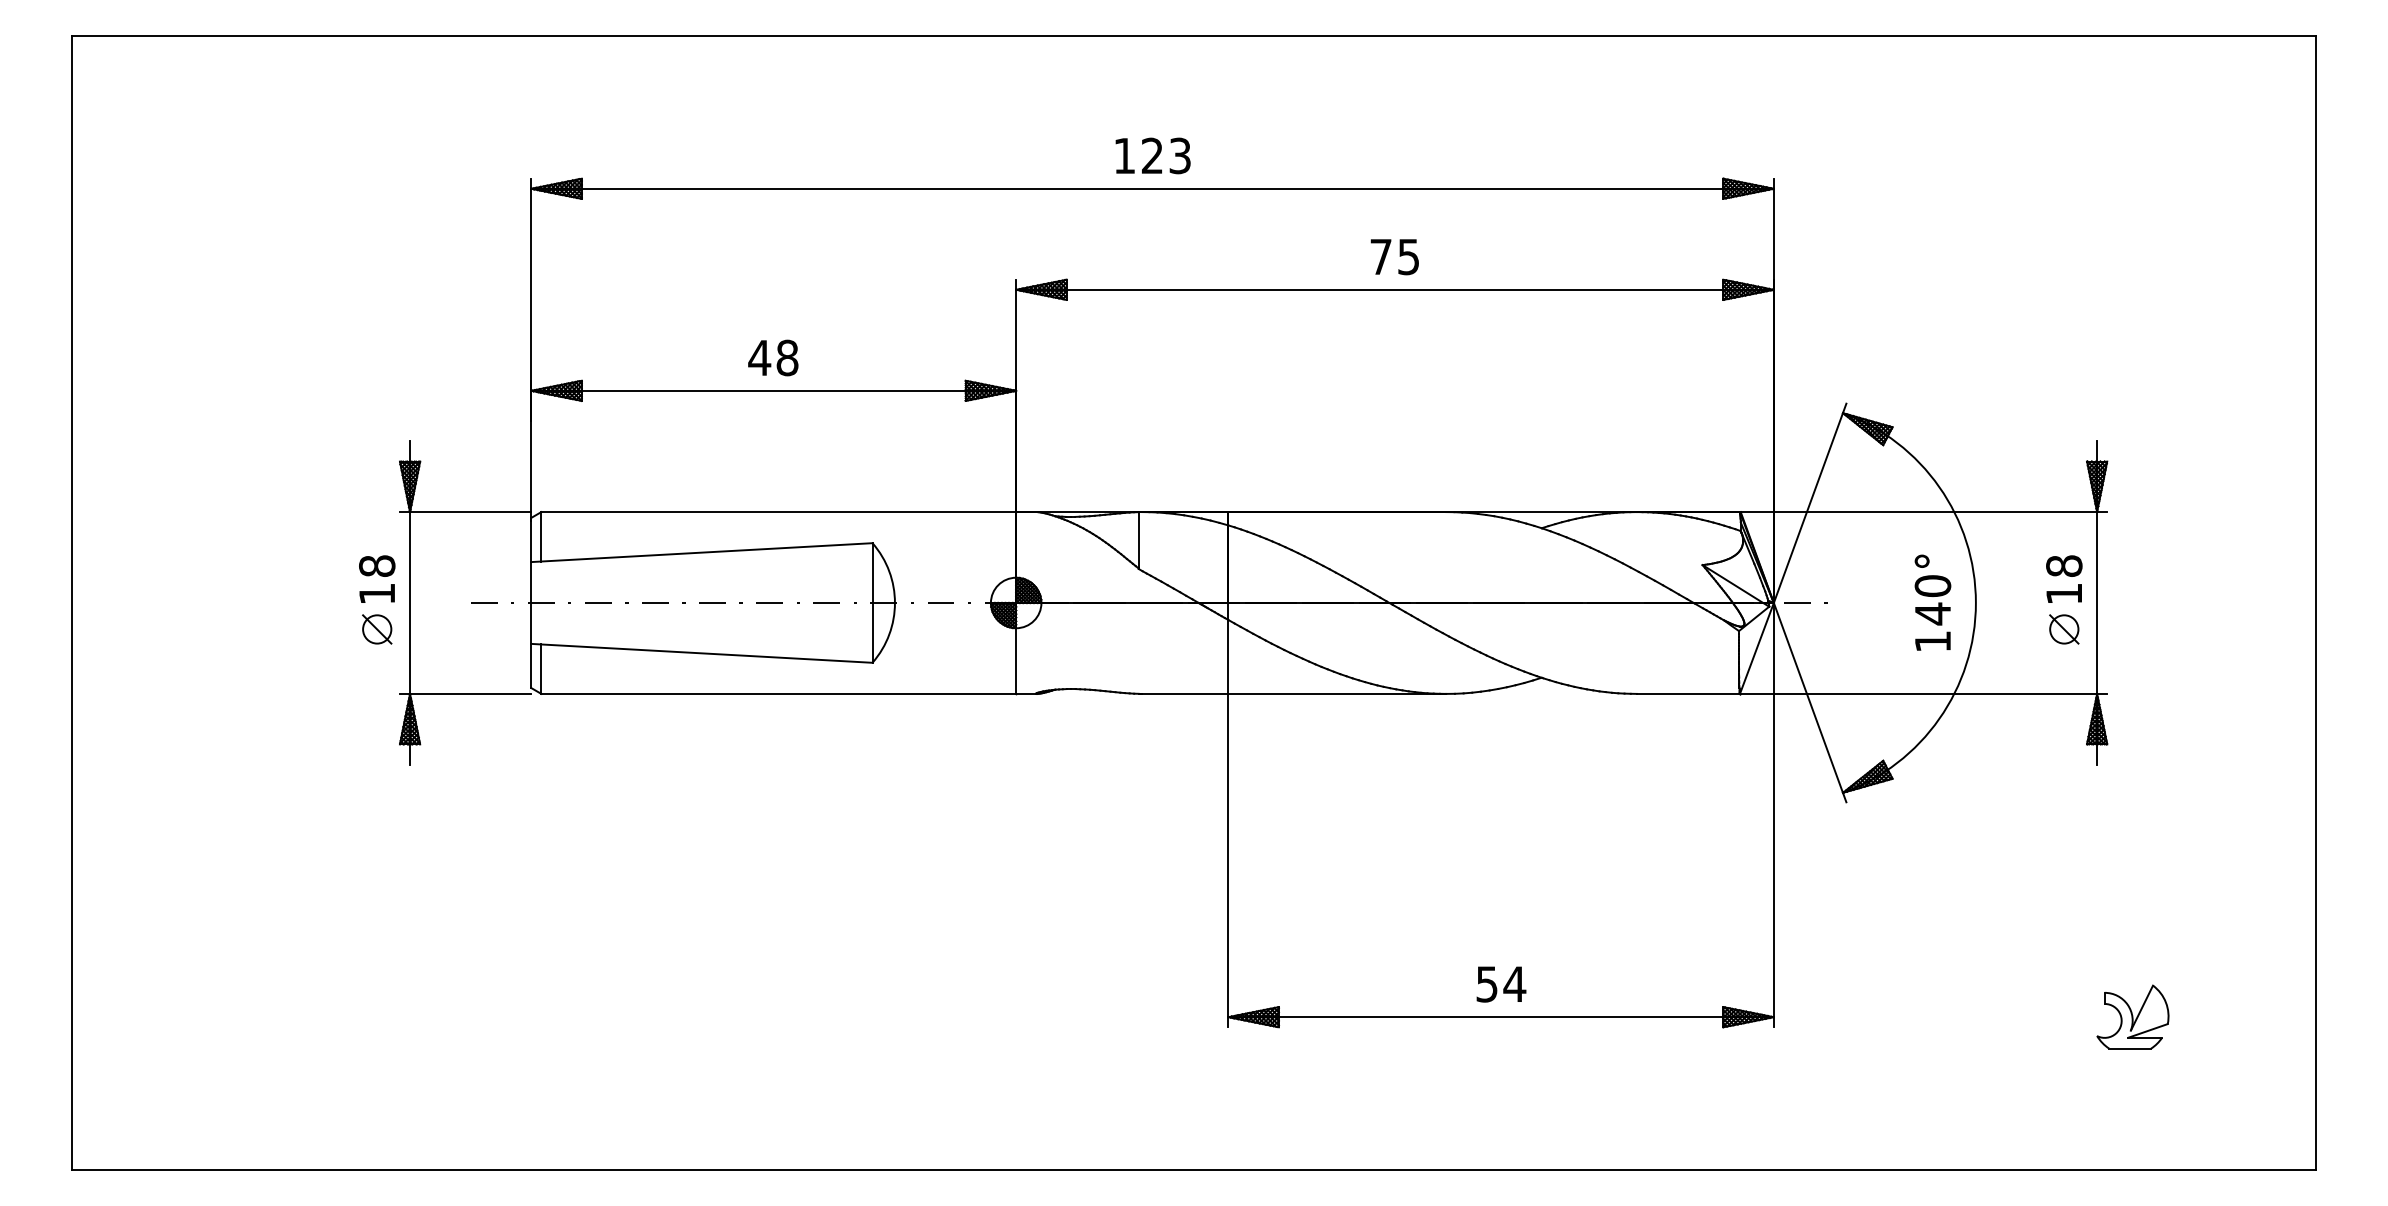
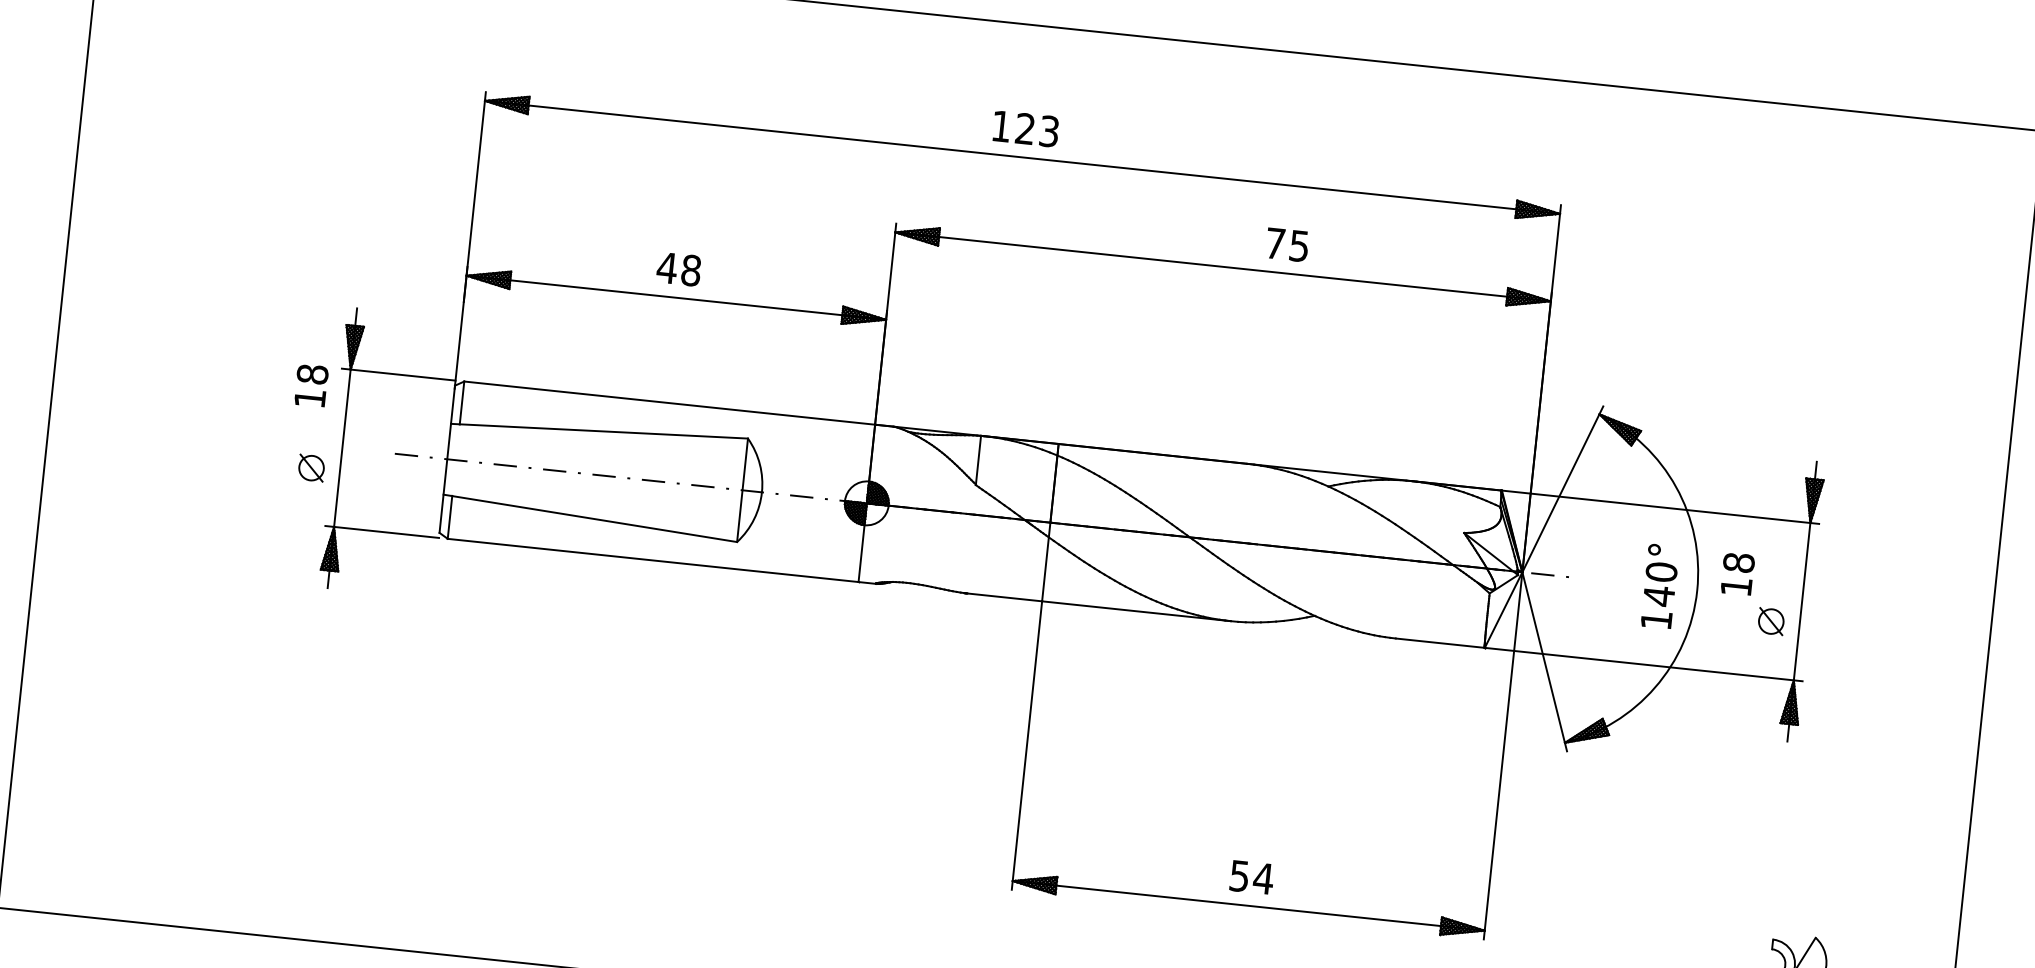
text: (1394, 257) -> (1287, 245), moved
text: (377, 578) -> (311, 385), moved
text: (2064, 578) -> (1738, 573), moved

